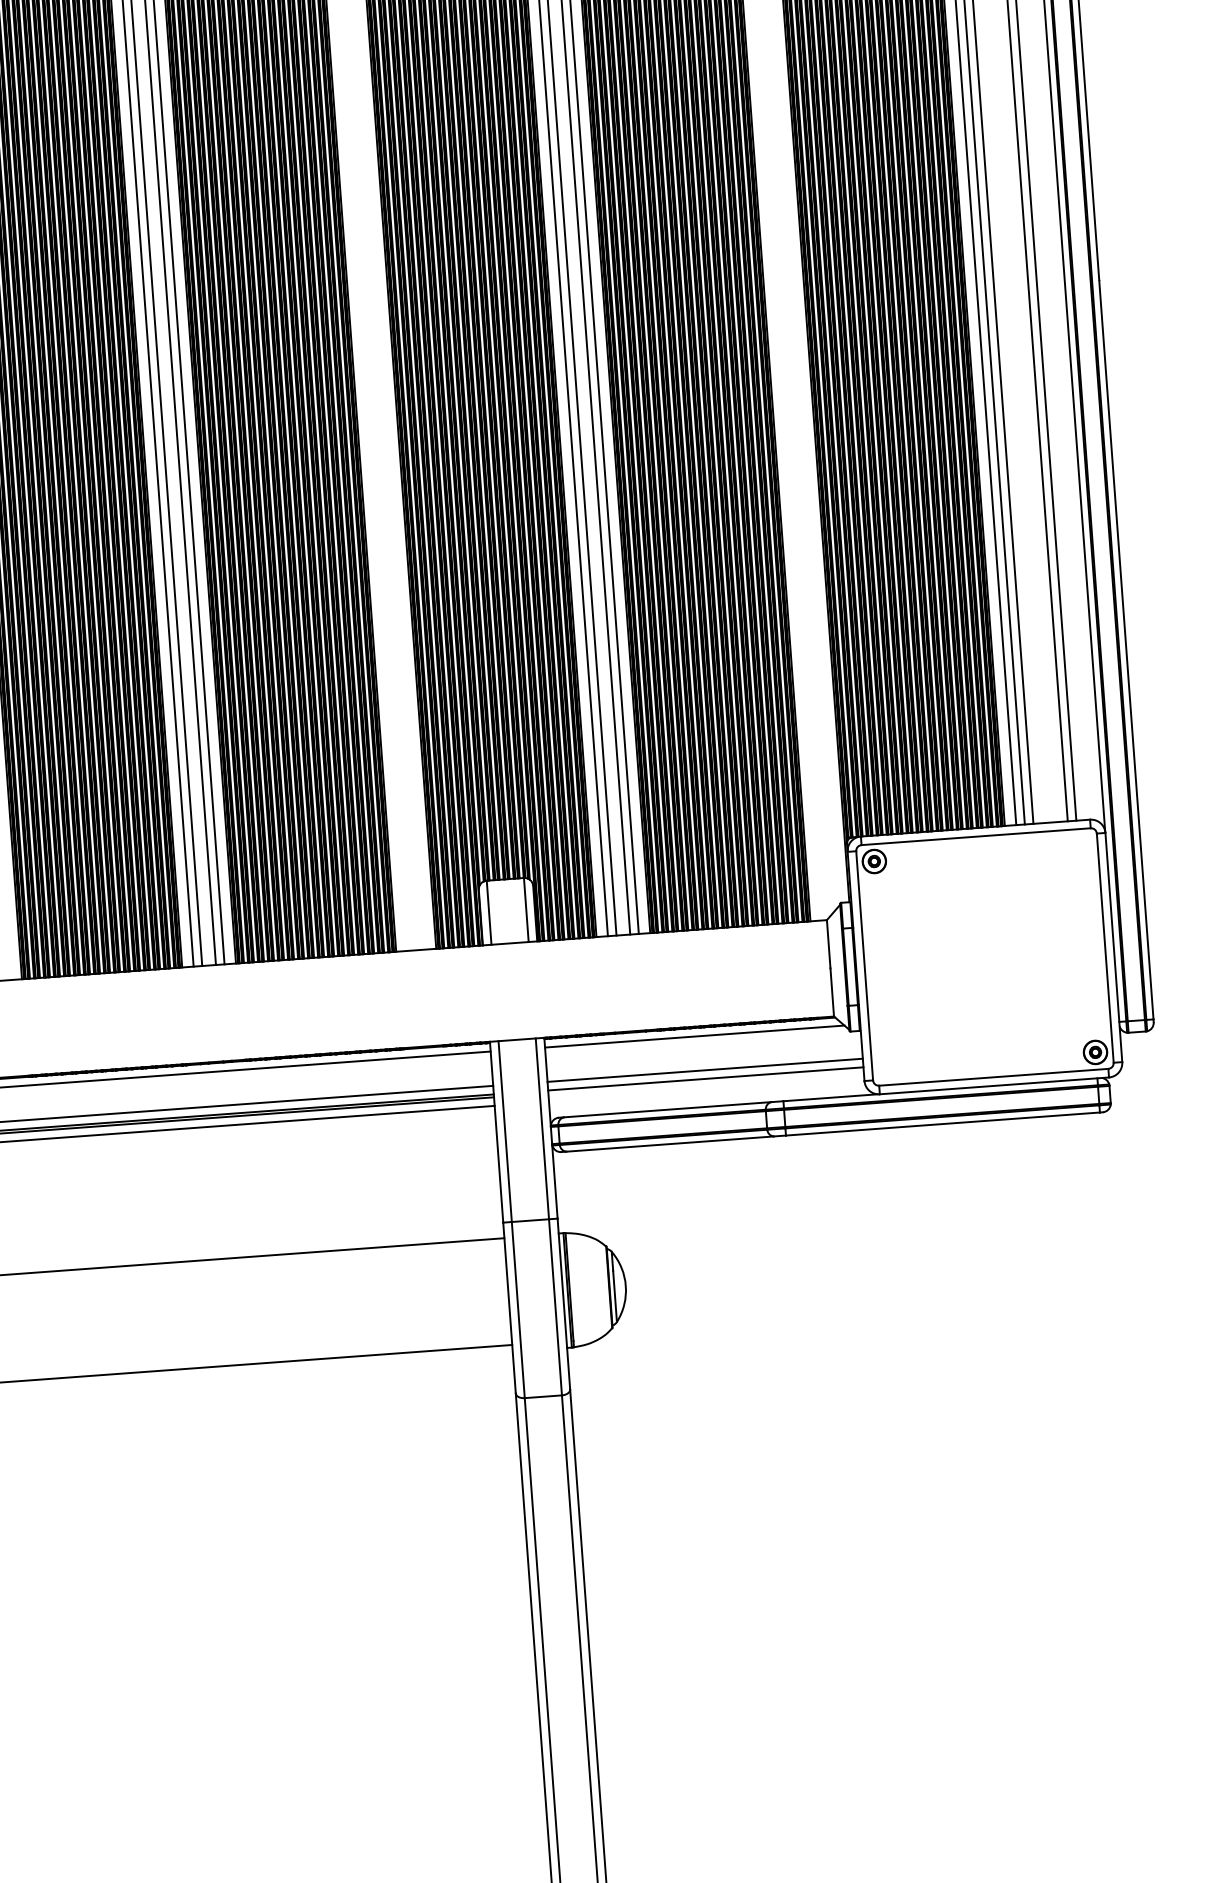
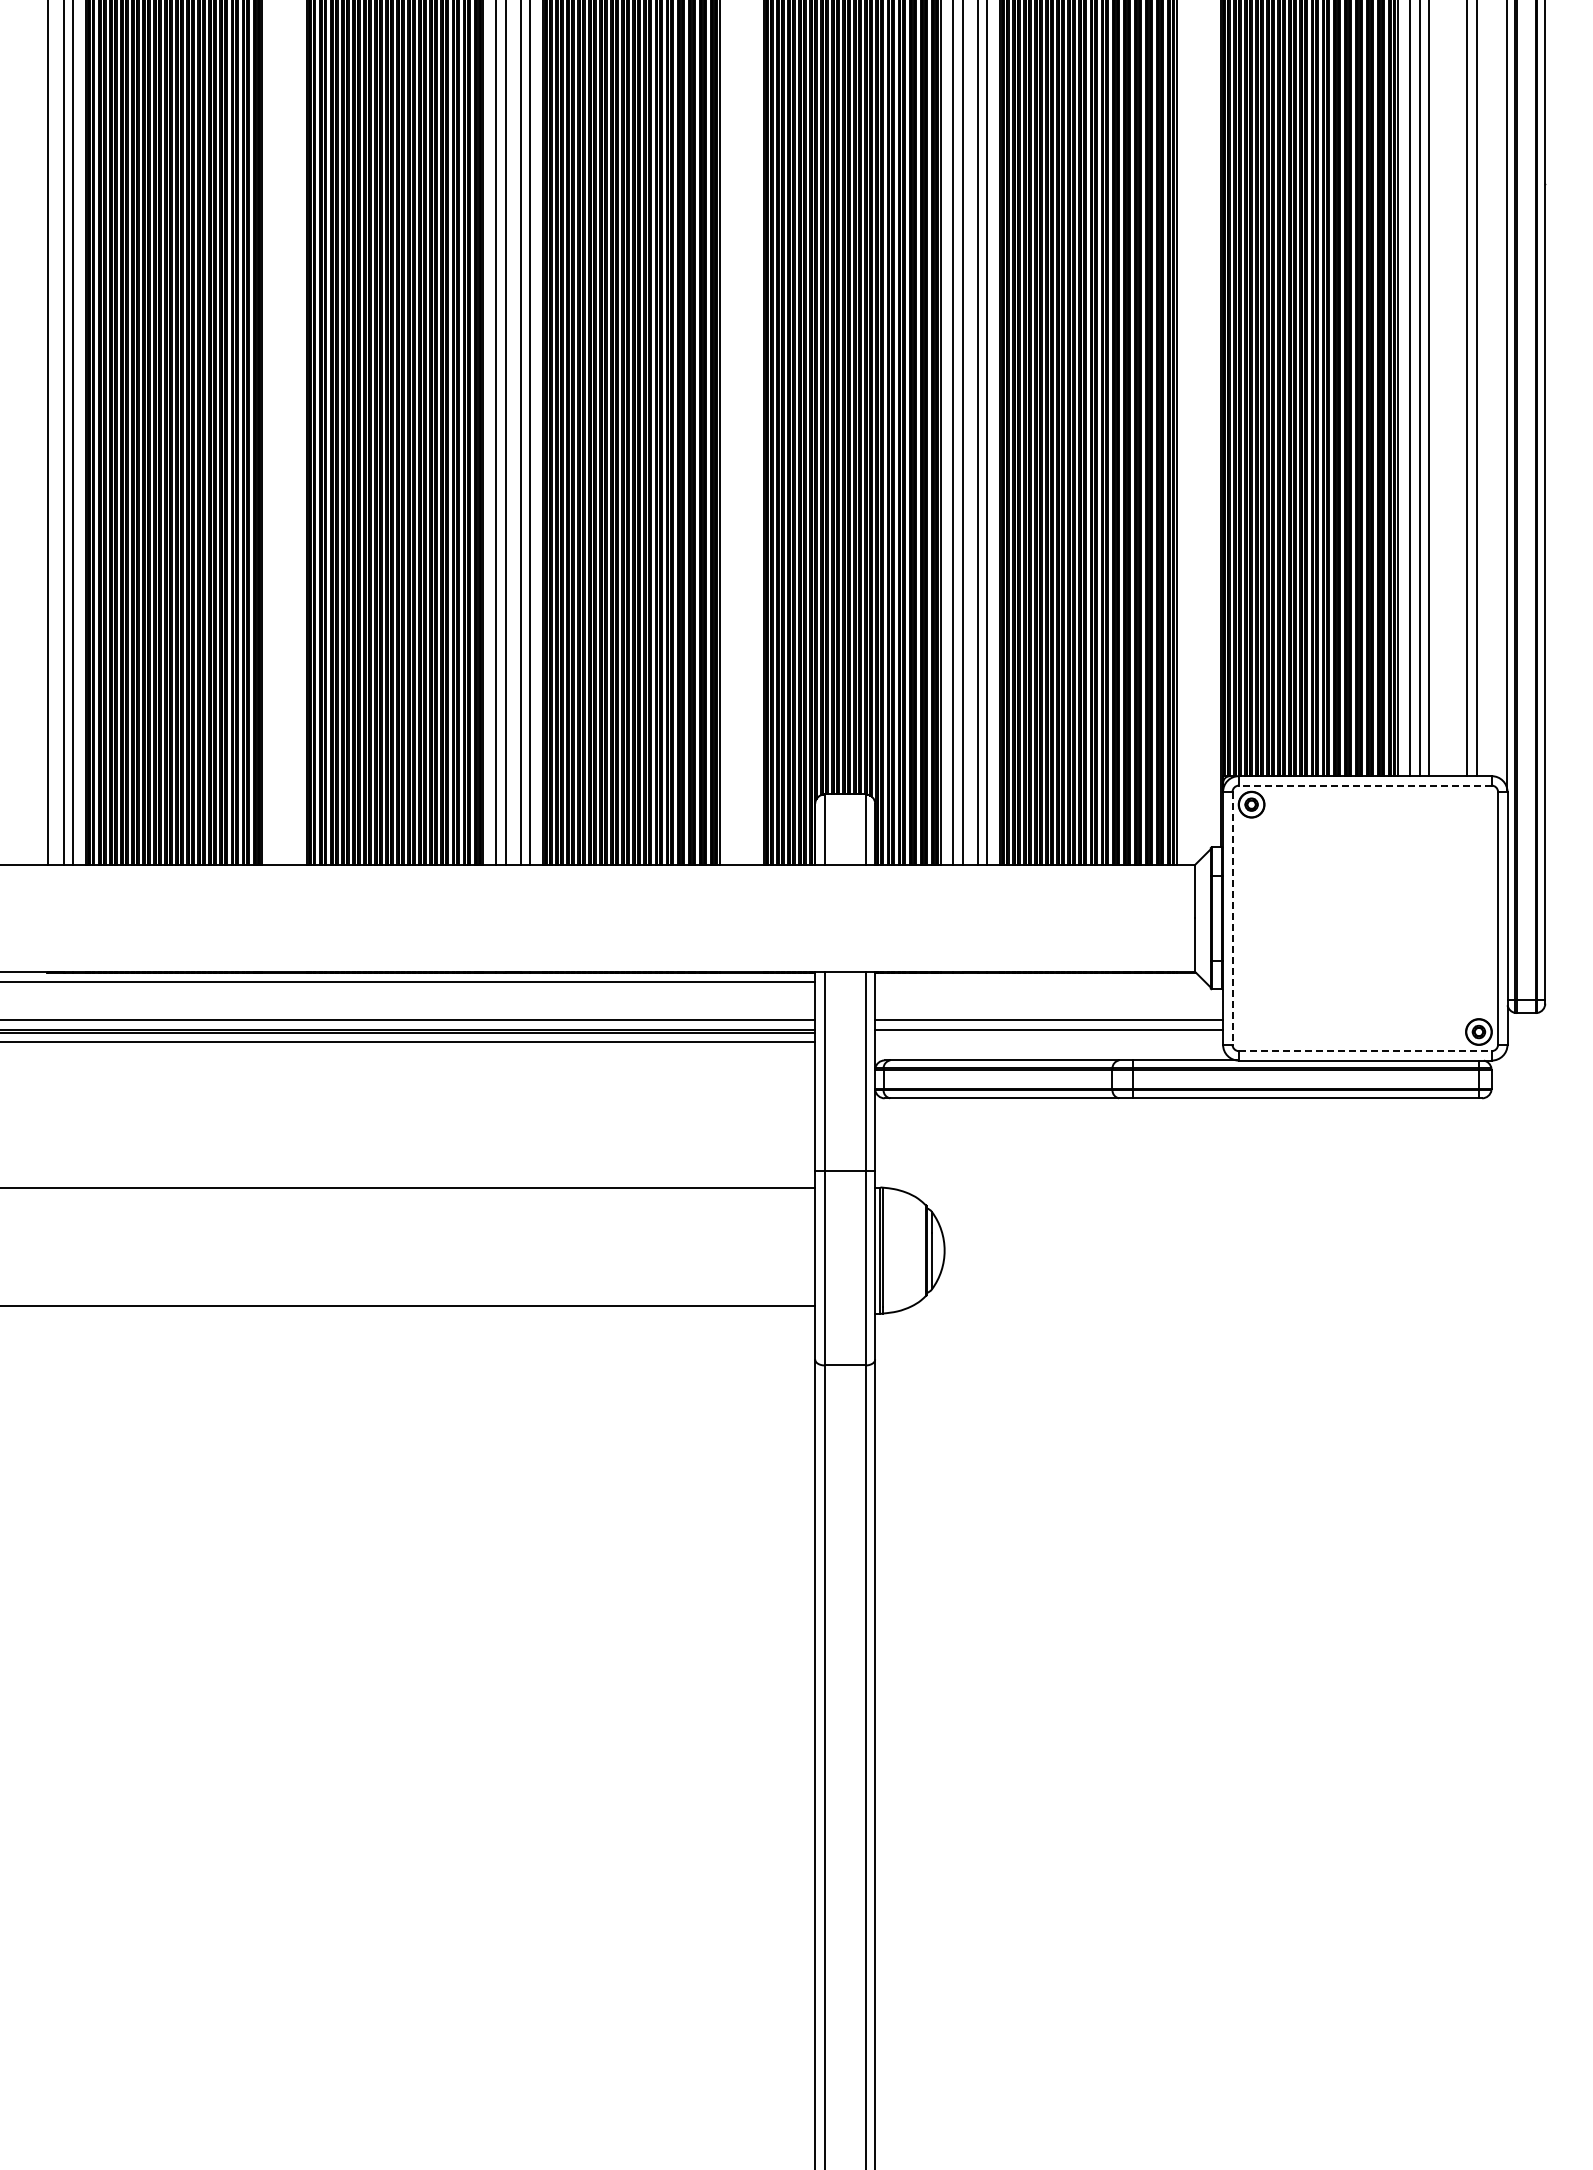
line: (975, 836) -> (1364, 785), solid -> dashed
line: (864, 965) -> (1232, 918), solid -> dashed
line: (694, 1036) -> (1040, 982), removed
line: (994, 1077) -> (1365, 1051), solid -> dashed

